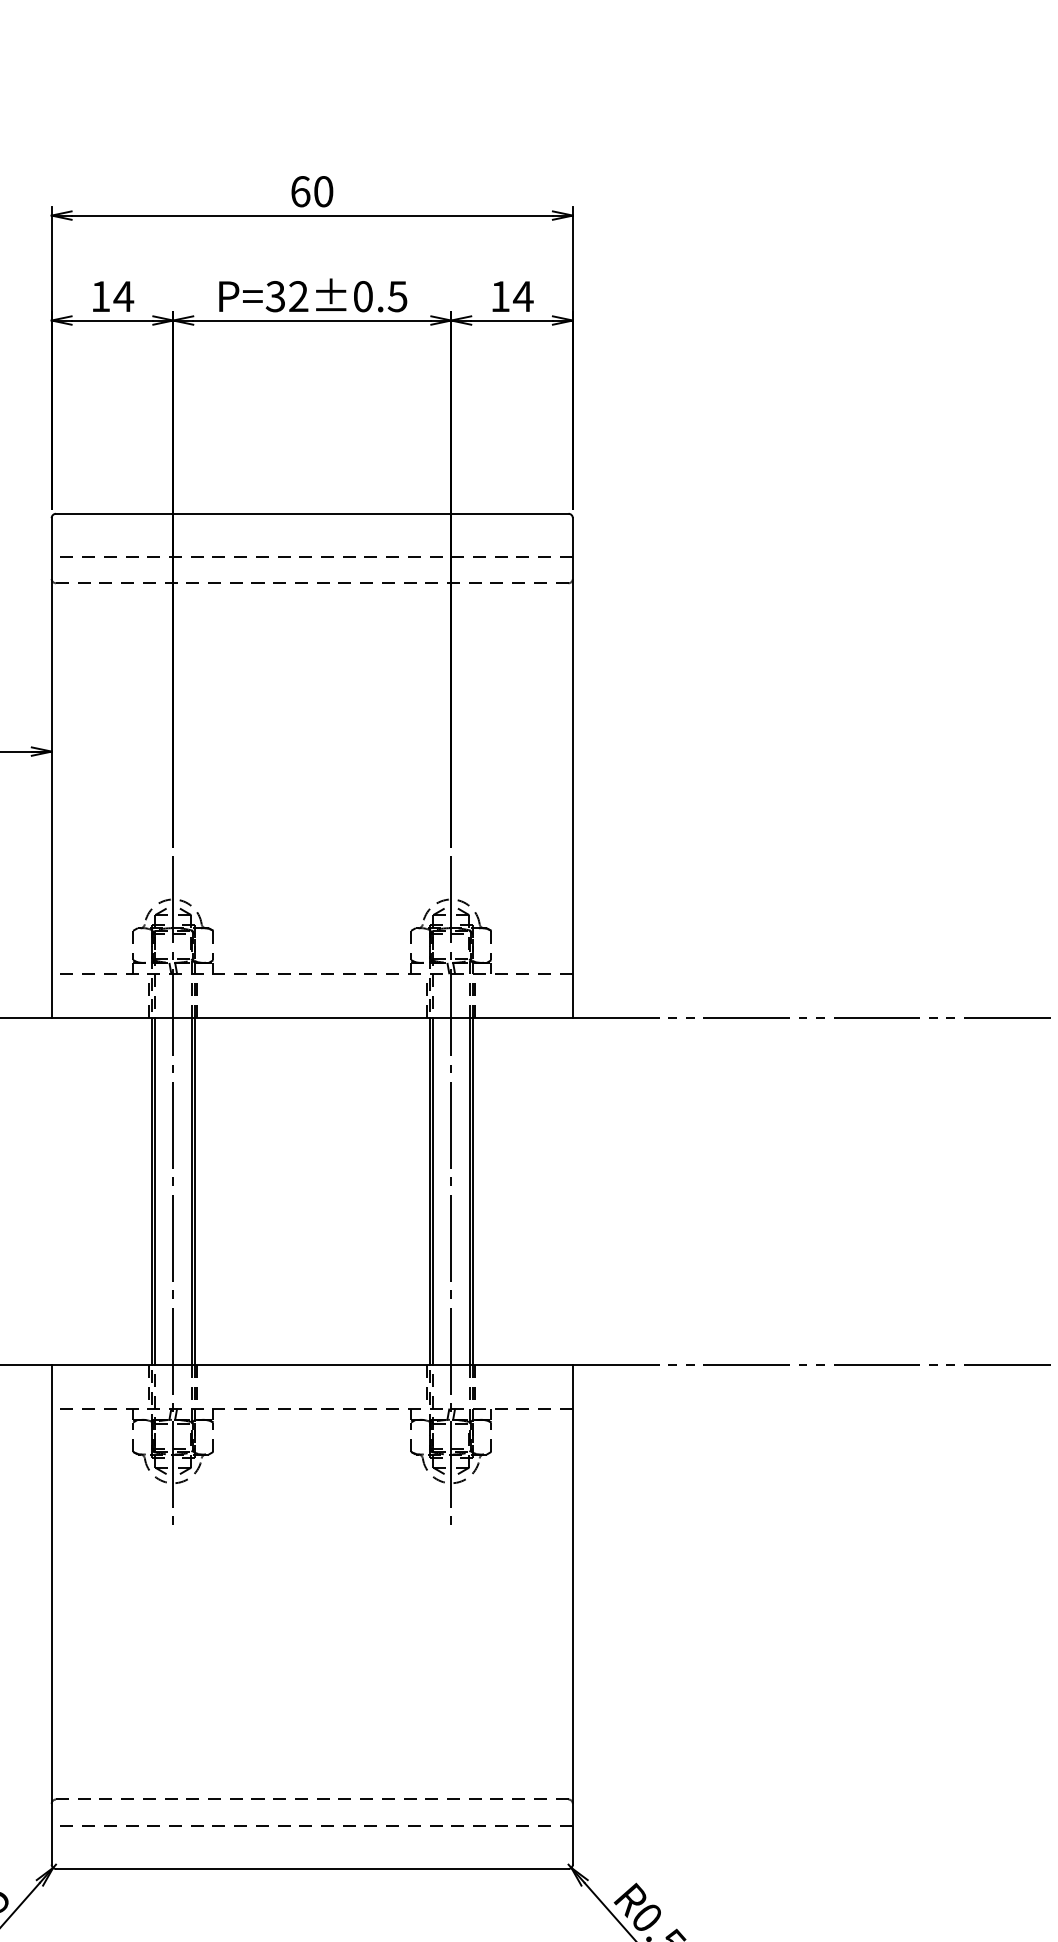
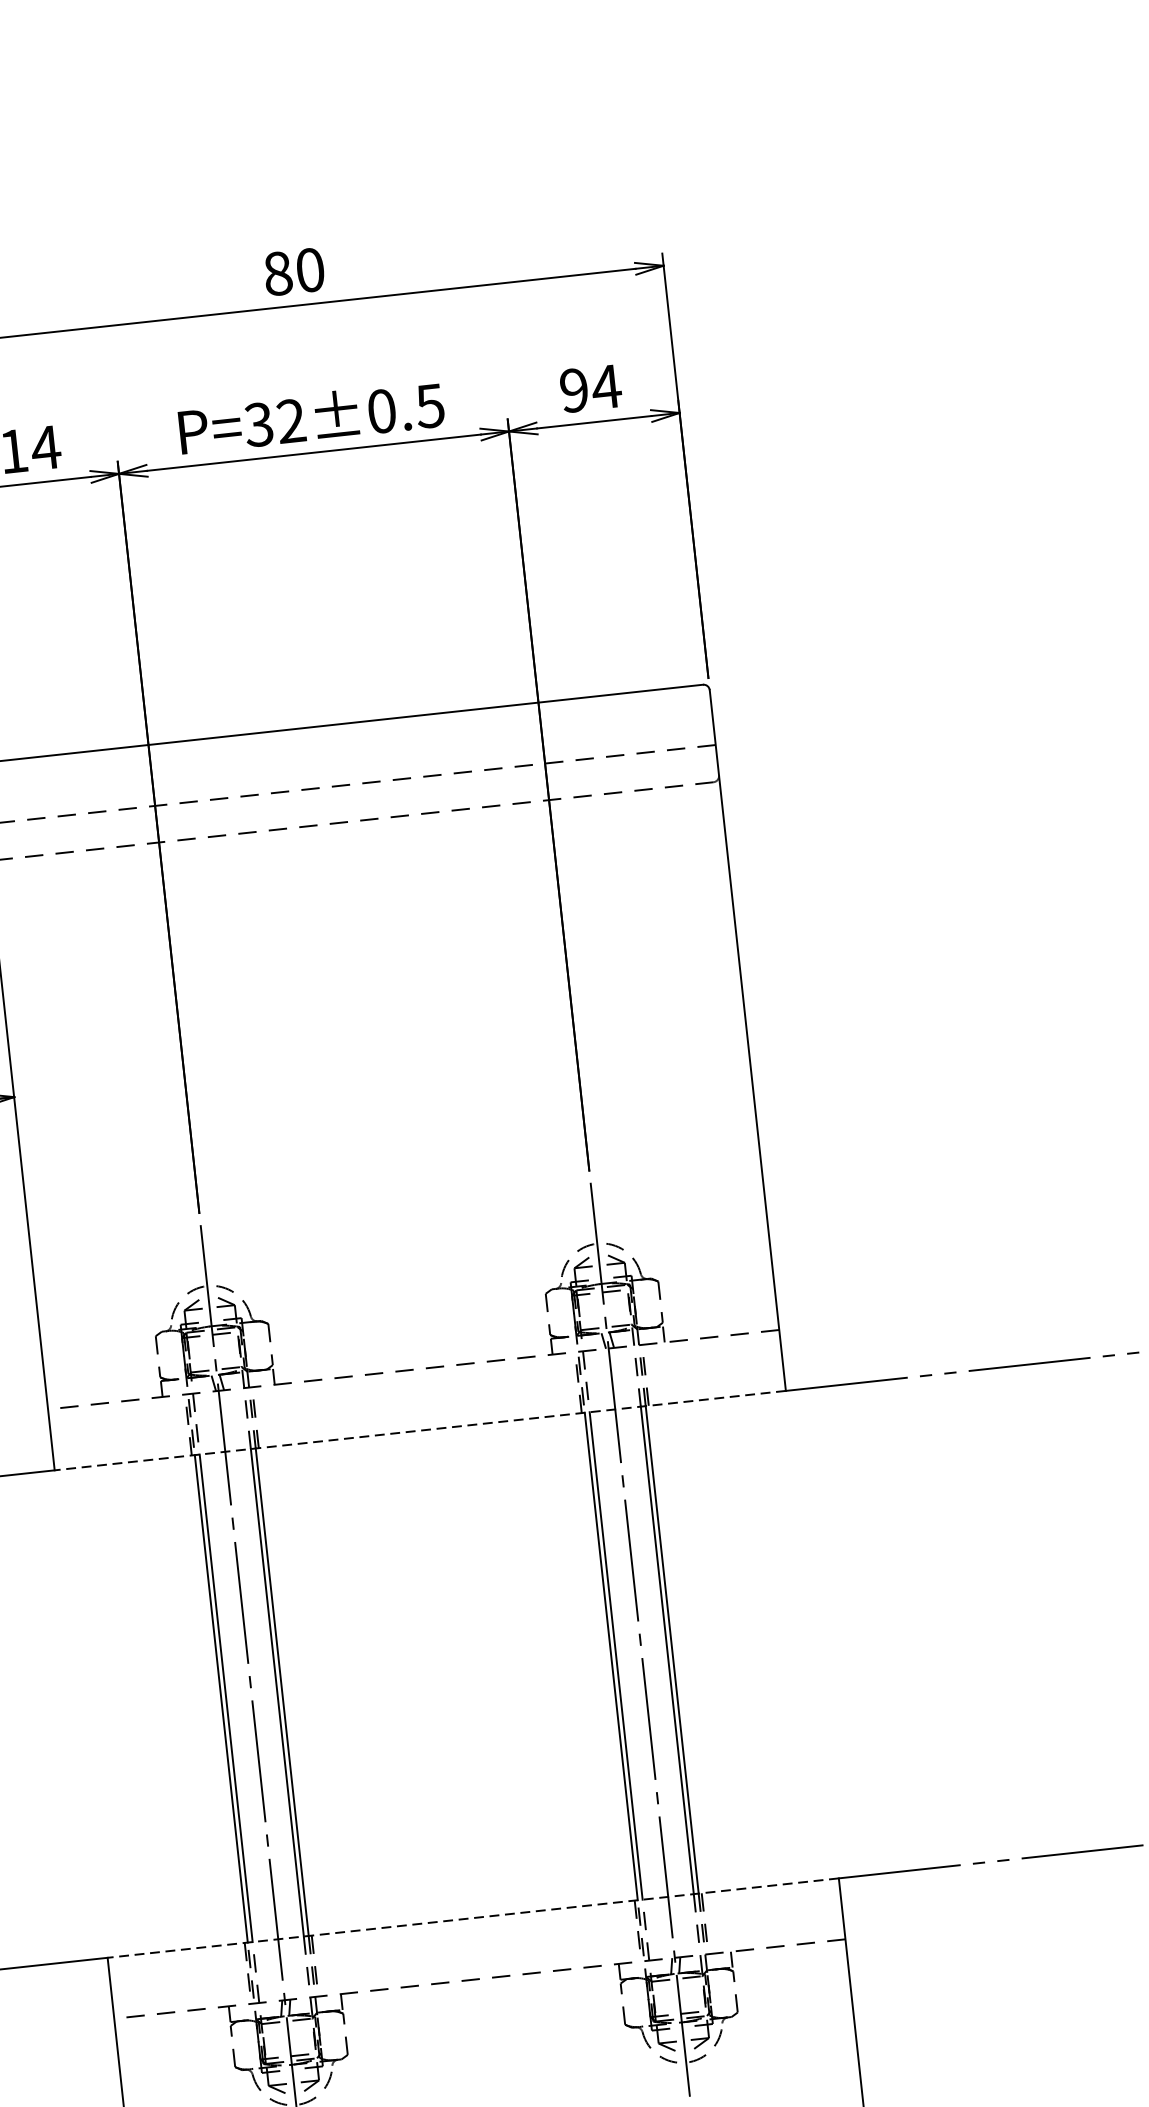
text: (300, 191) -> (277, 273), 60 -> 80
text: (500, 296) -> (574, 390), 14 -> 94
line: (312, 1017) -> (420, 1430), solid -> dashed
line: (312, 1365) -> (473, 1918), solid -> dashed

